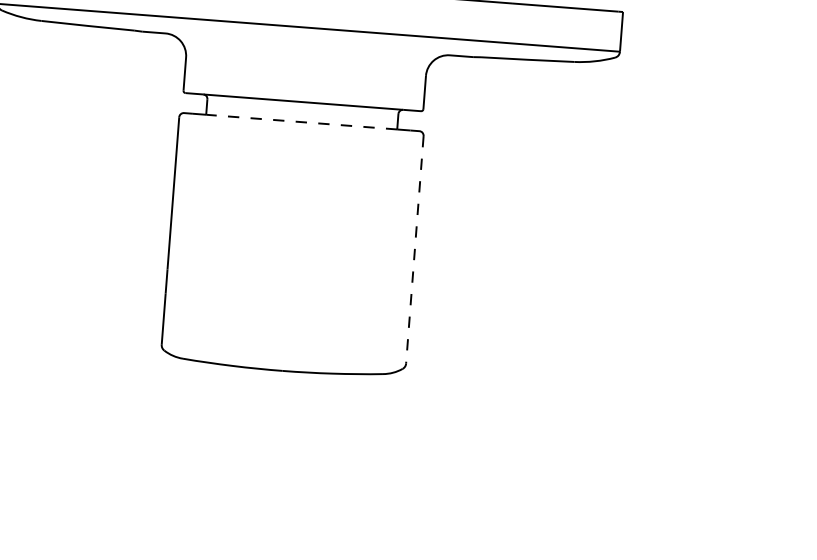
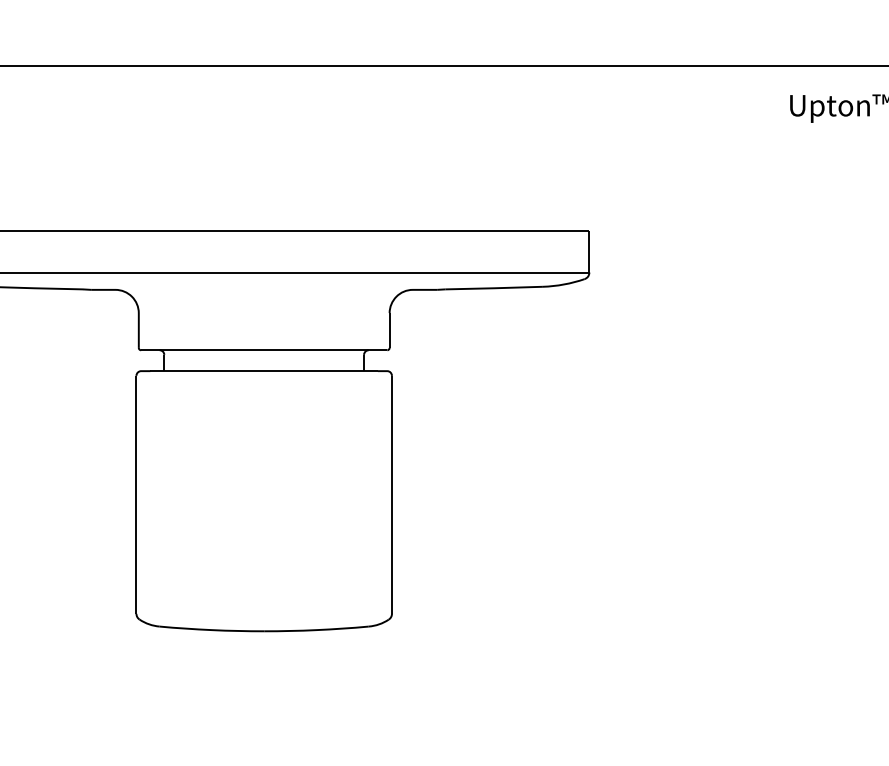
line: (302, 122) -> (264, 371), dashed -> solid
line: (414, 249) -> (391, 494), dashed -> solid

